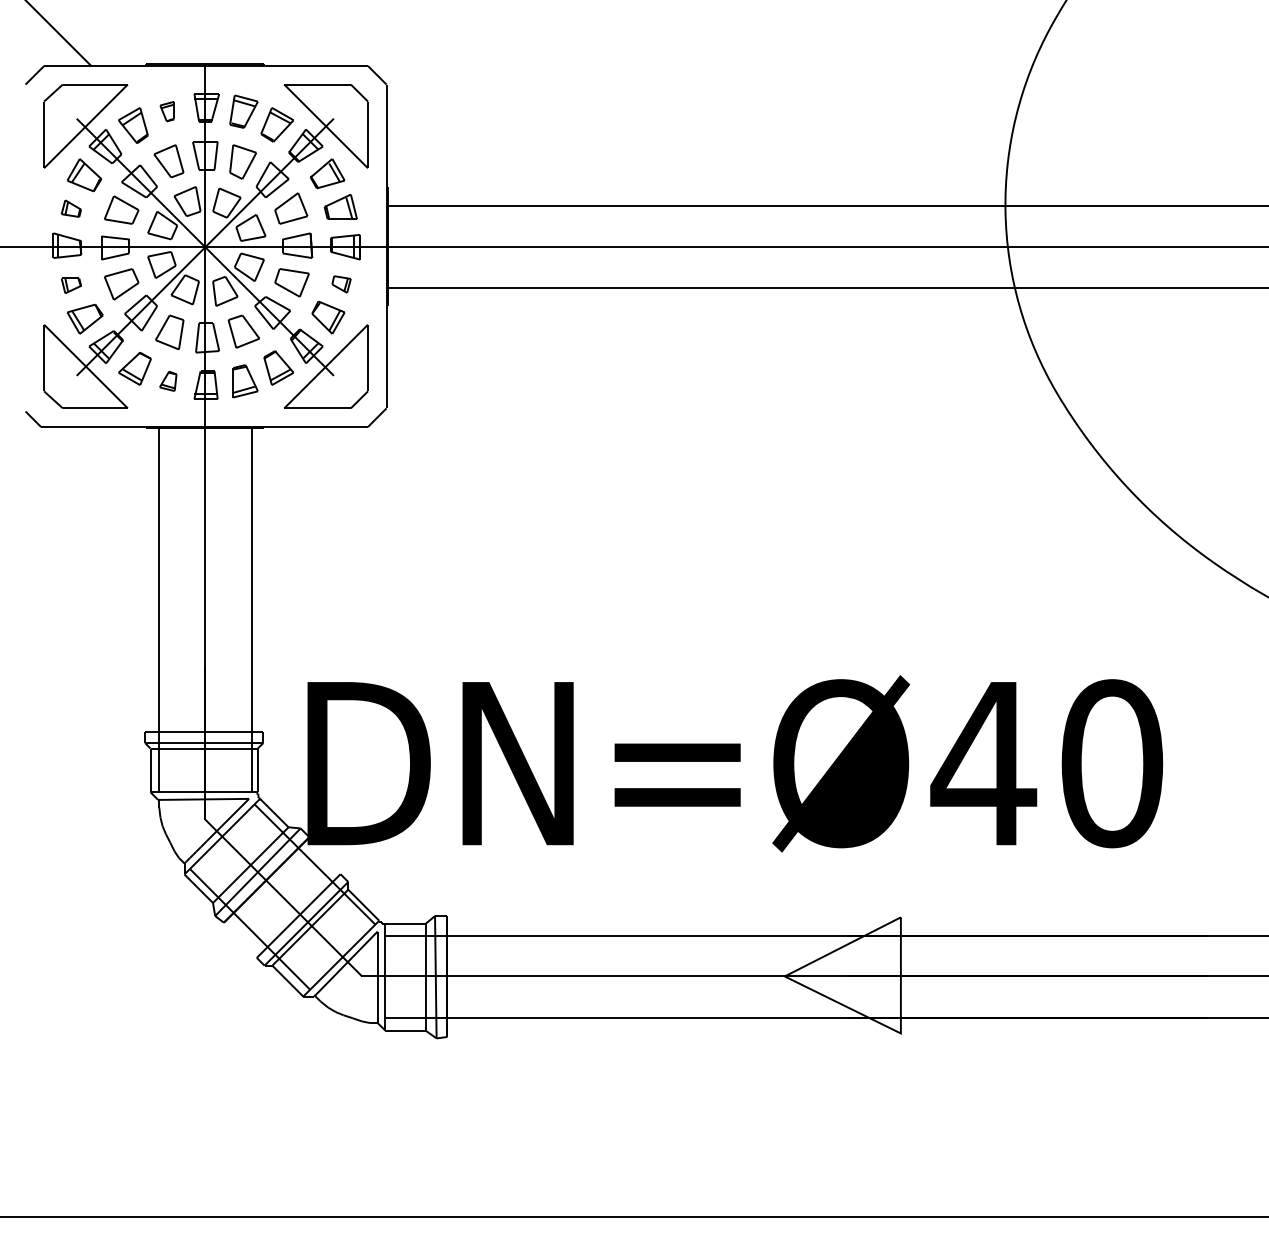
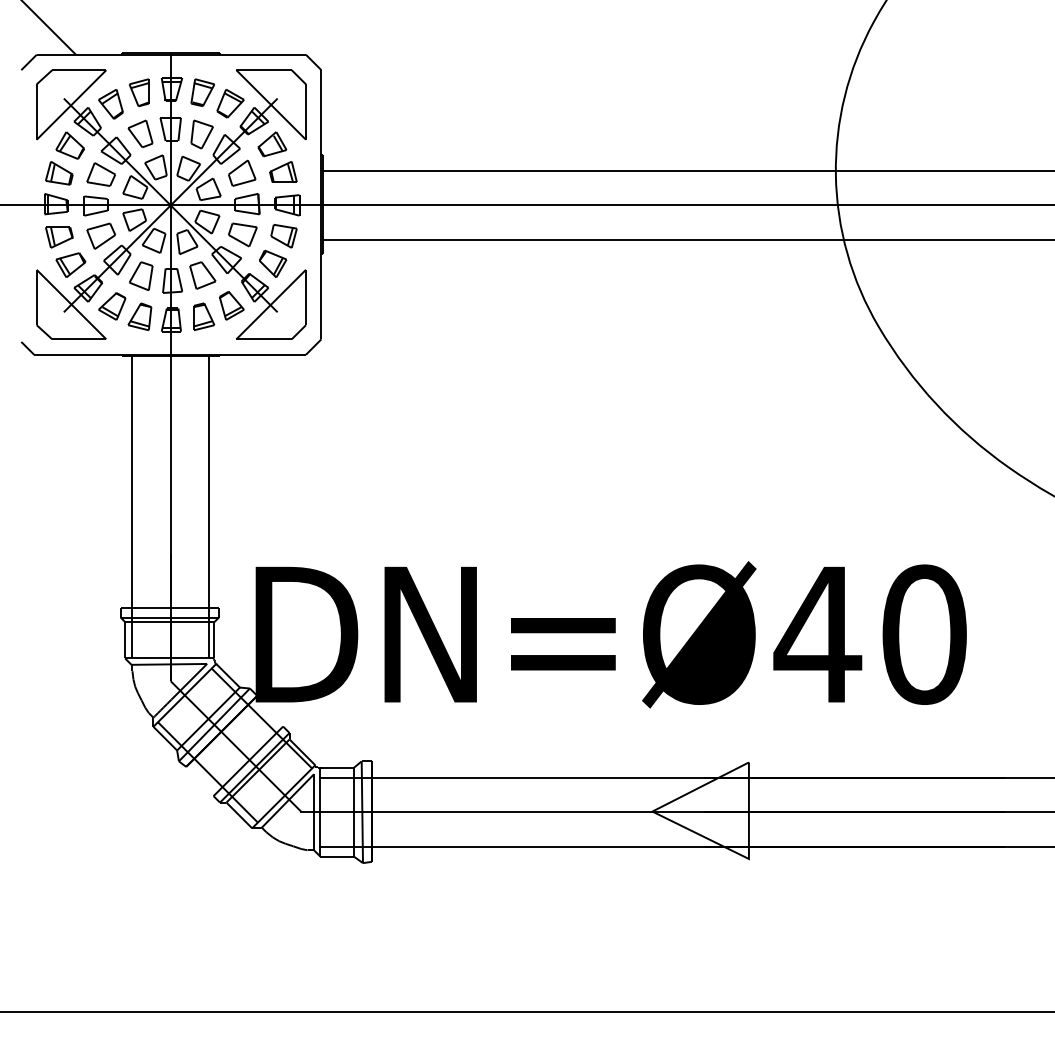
part: (166, 111) -> (138, 92), size x1.67
part: (71, 208) -> (59, 173), size x1.67
part: (340, 284) -> (283, 236), size x1.67
part: (71, 285) -> (59, 237), size x1.67
part: (167, 380) -> (139, 316), size x1.67

